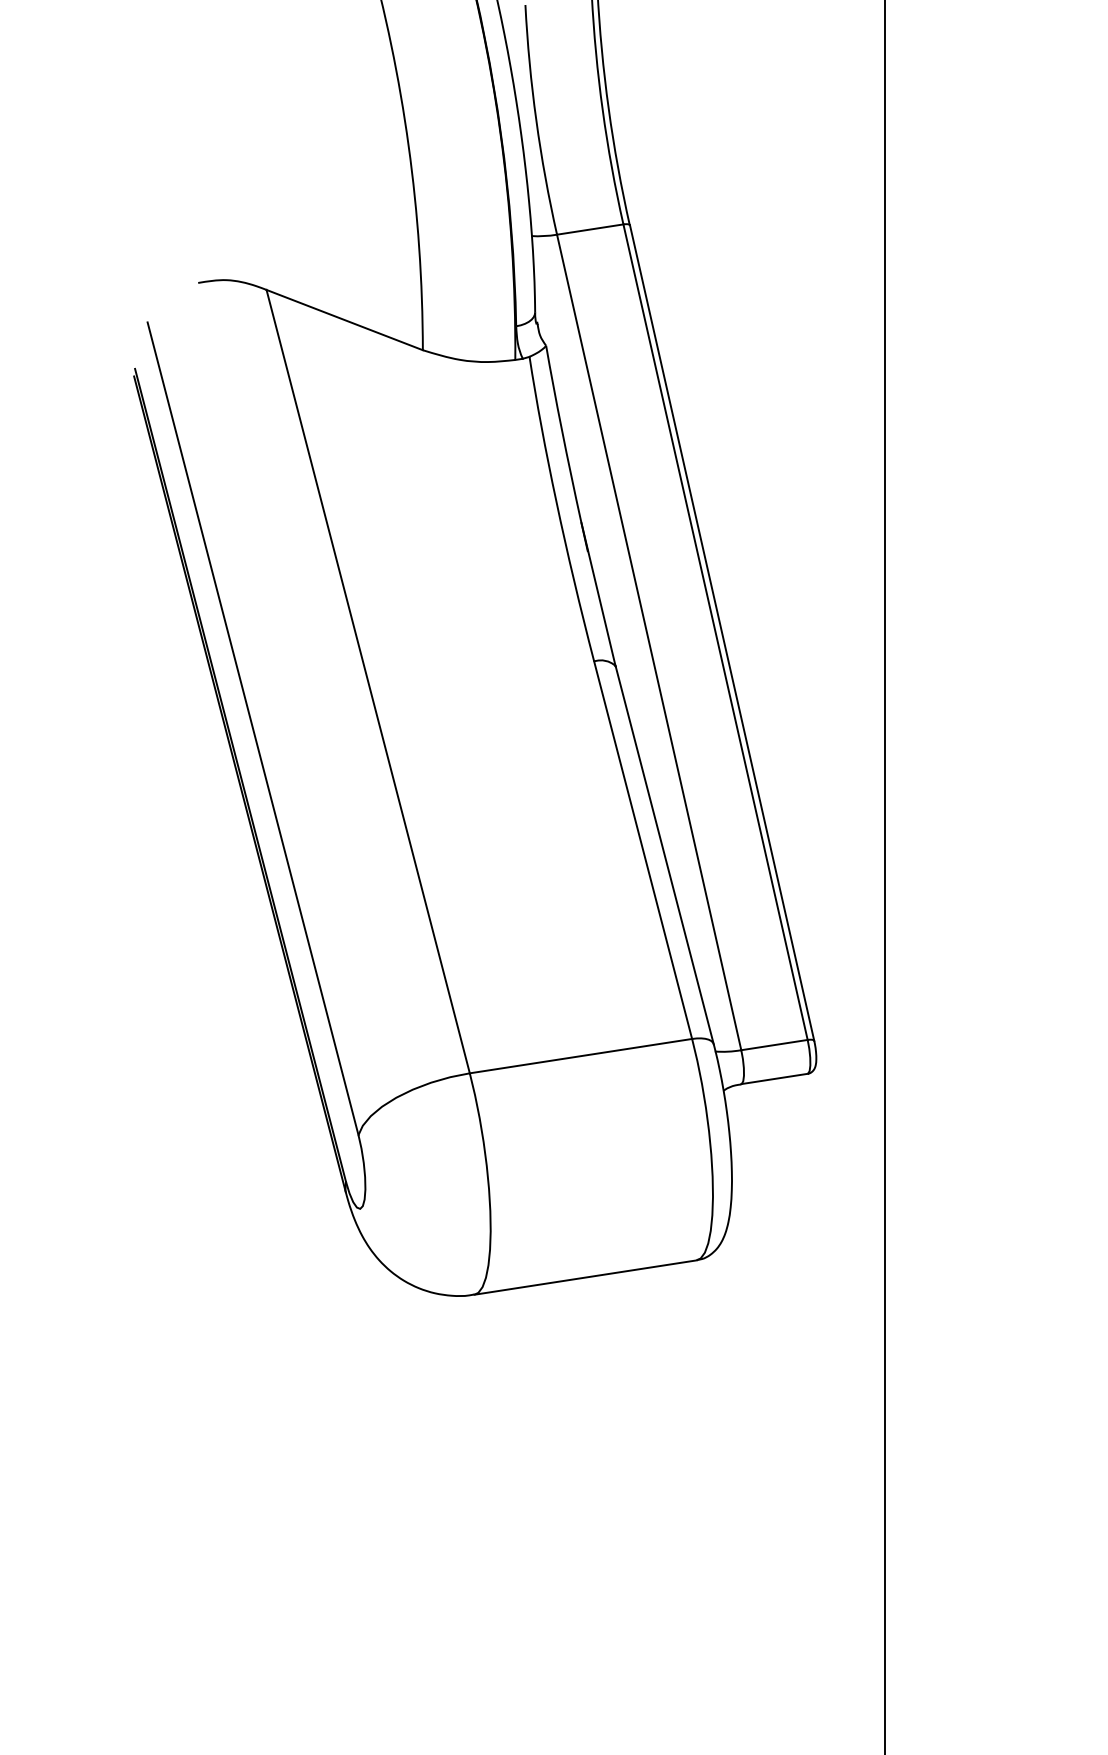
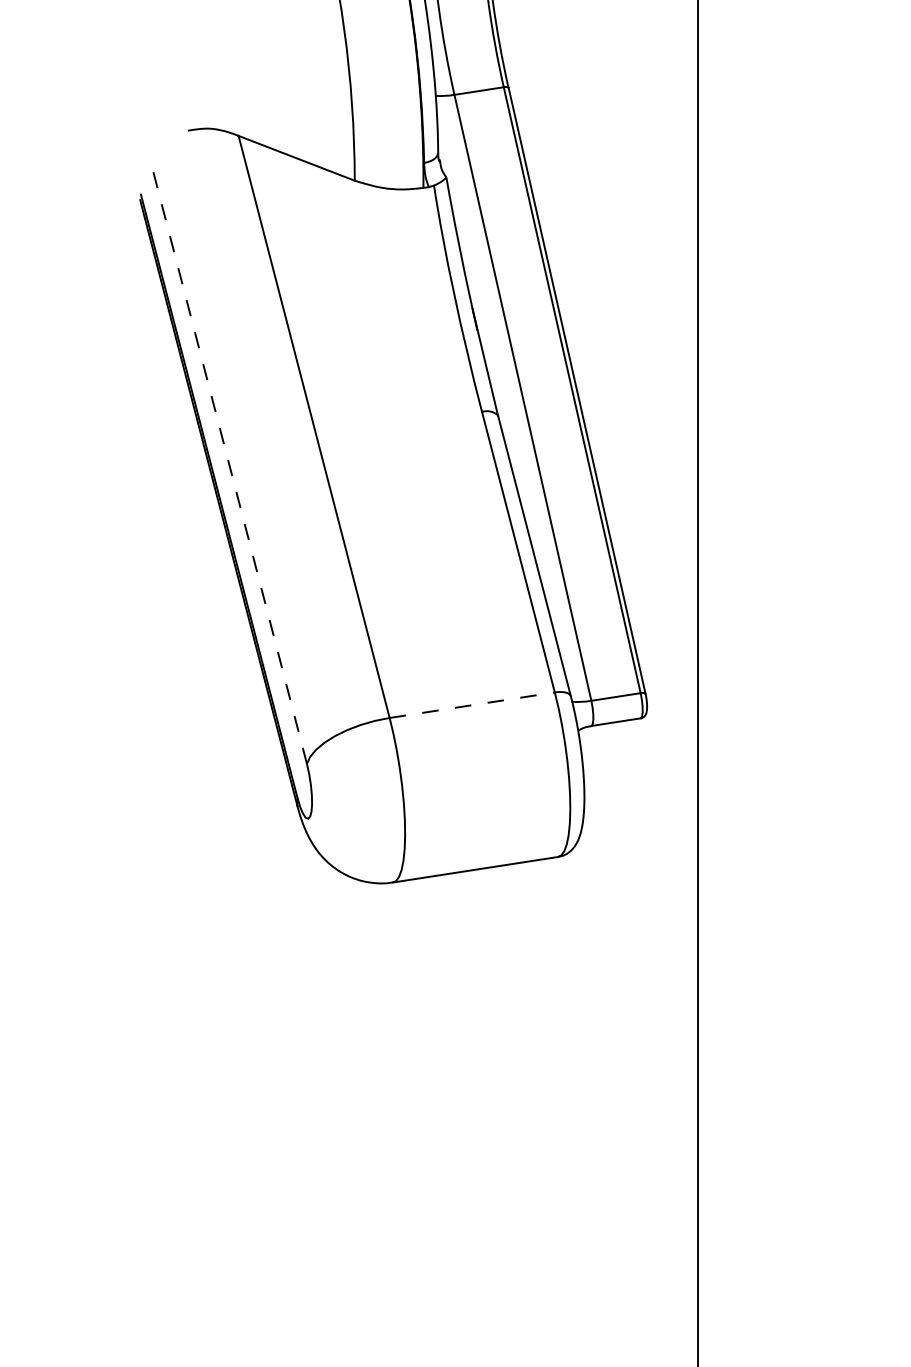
line: (252, 728) -> (228, 461), solid -> dashed
line: (581, 1056) -> (472, 705), solid -> dashed

